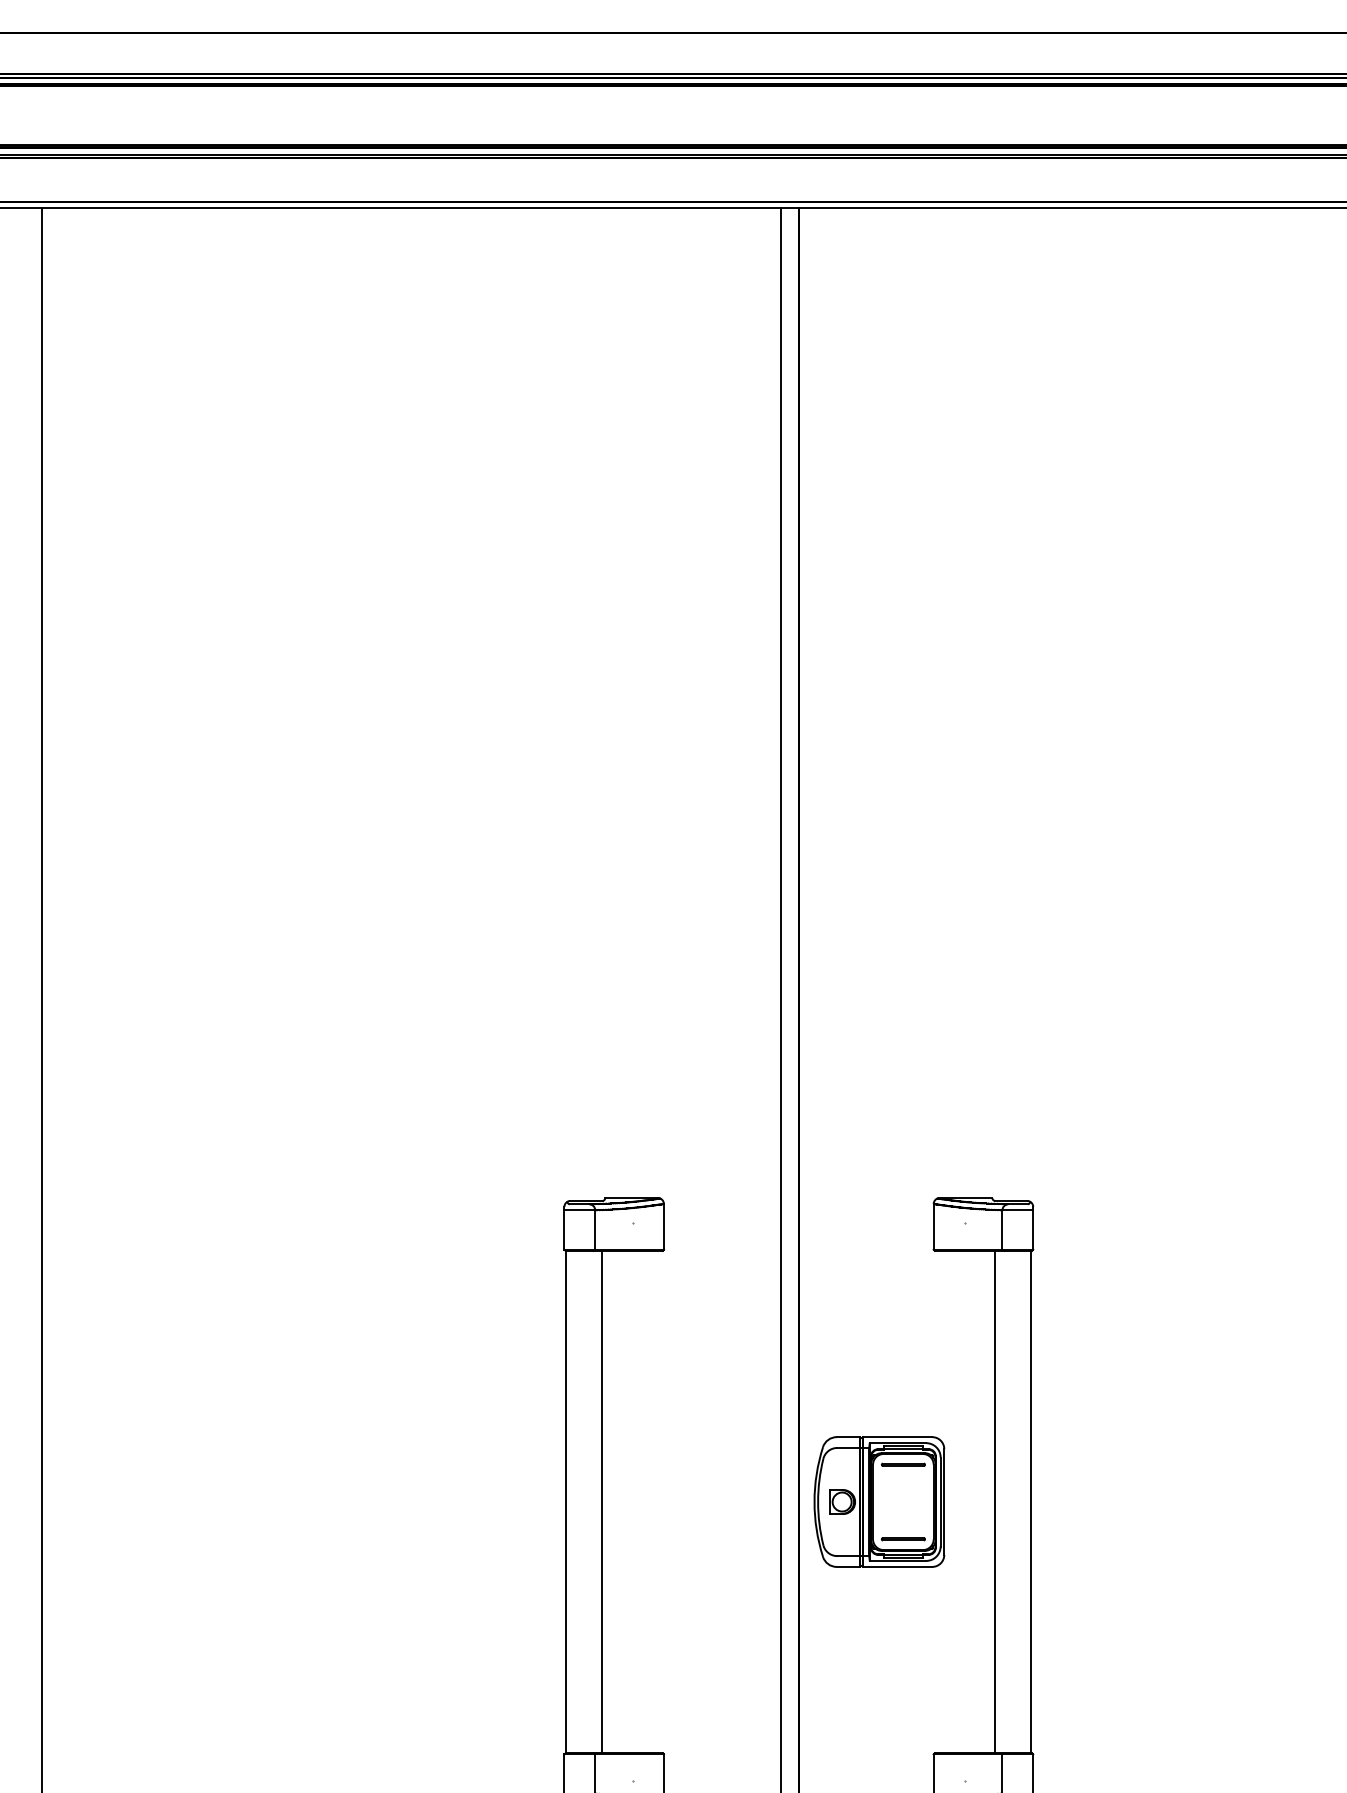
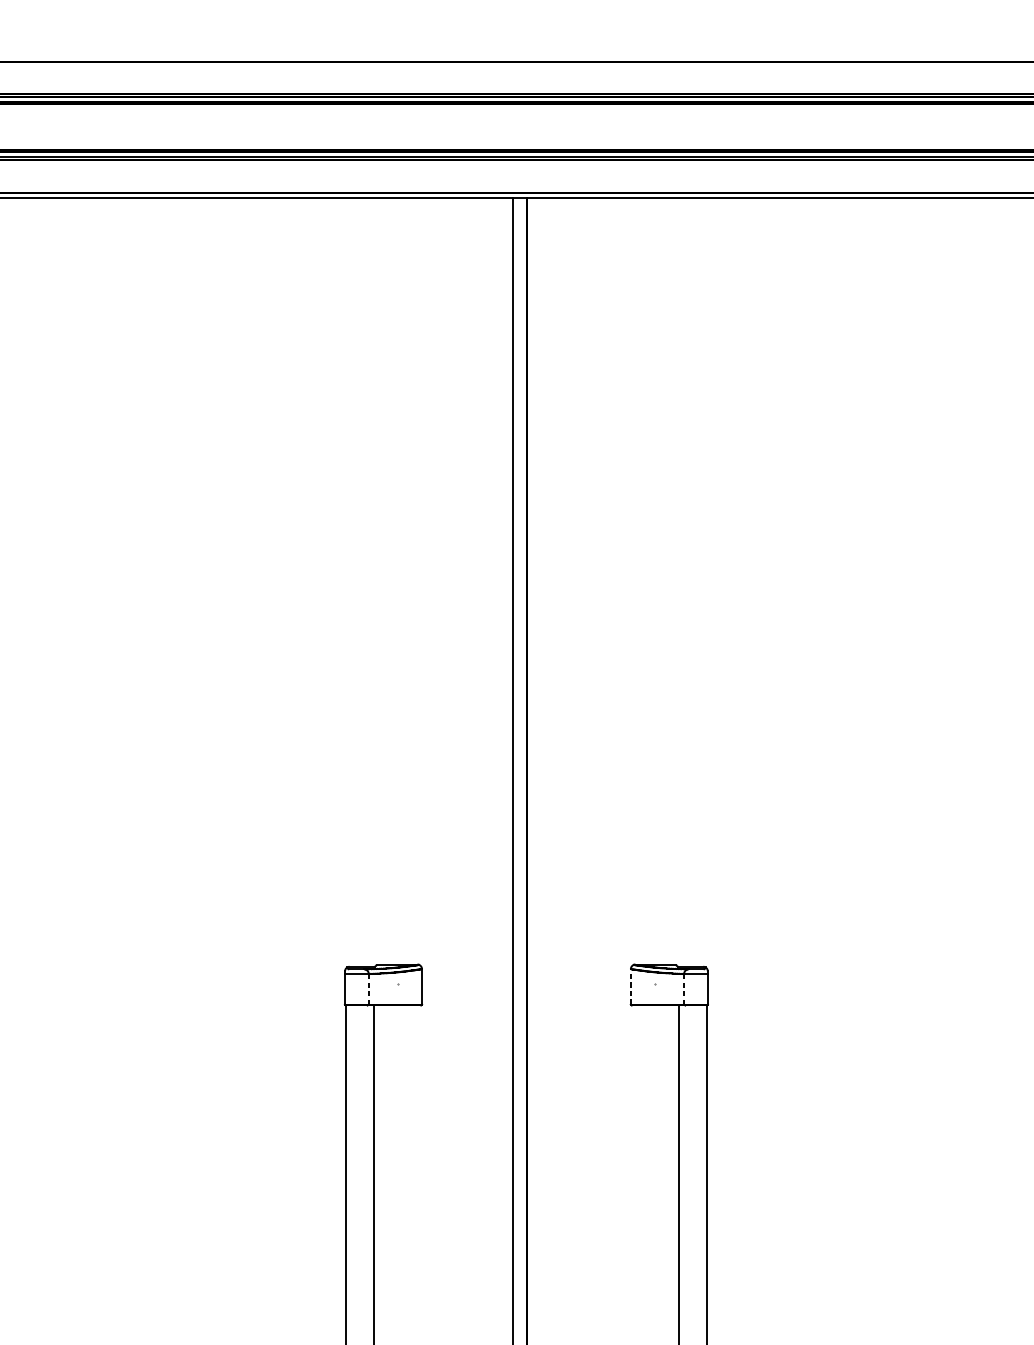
line: (933, 1226) -> (630, 986), solid -> dashed
line: (595, 1229) -> (369, 988), solid -> dashed
line: (1002, 1229) -> (684, 988), solid -> dashed
part: (879, 1501) -> (588, 1199), removed

